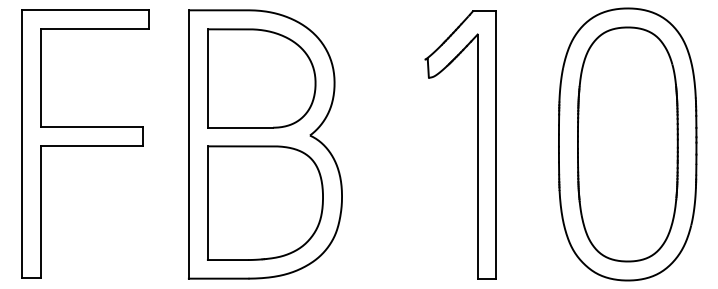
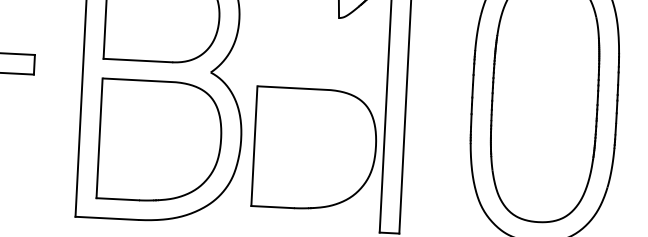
part: (412, 202) -> (315, 148), added

